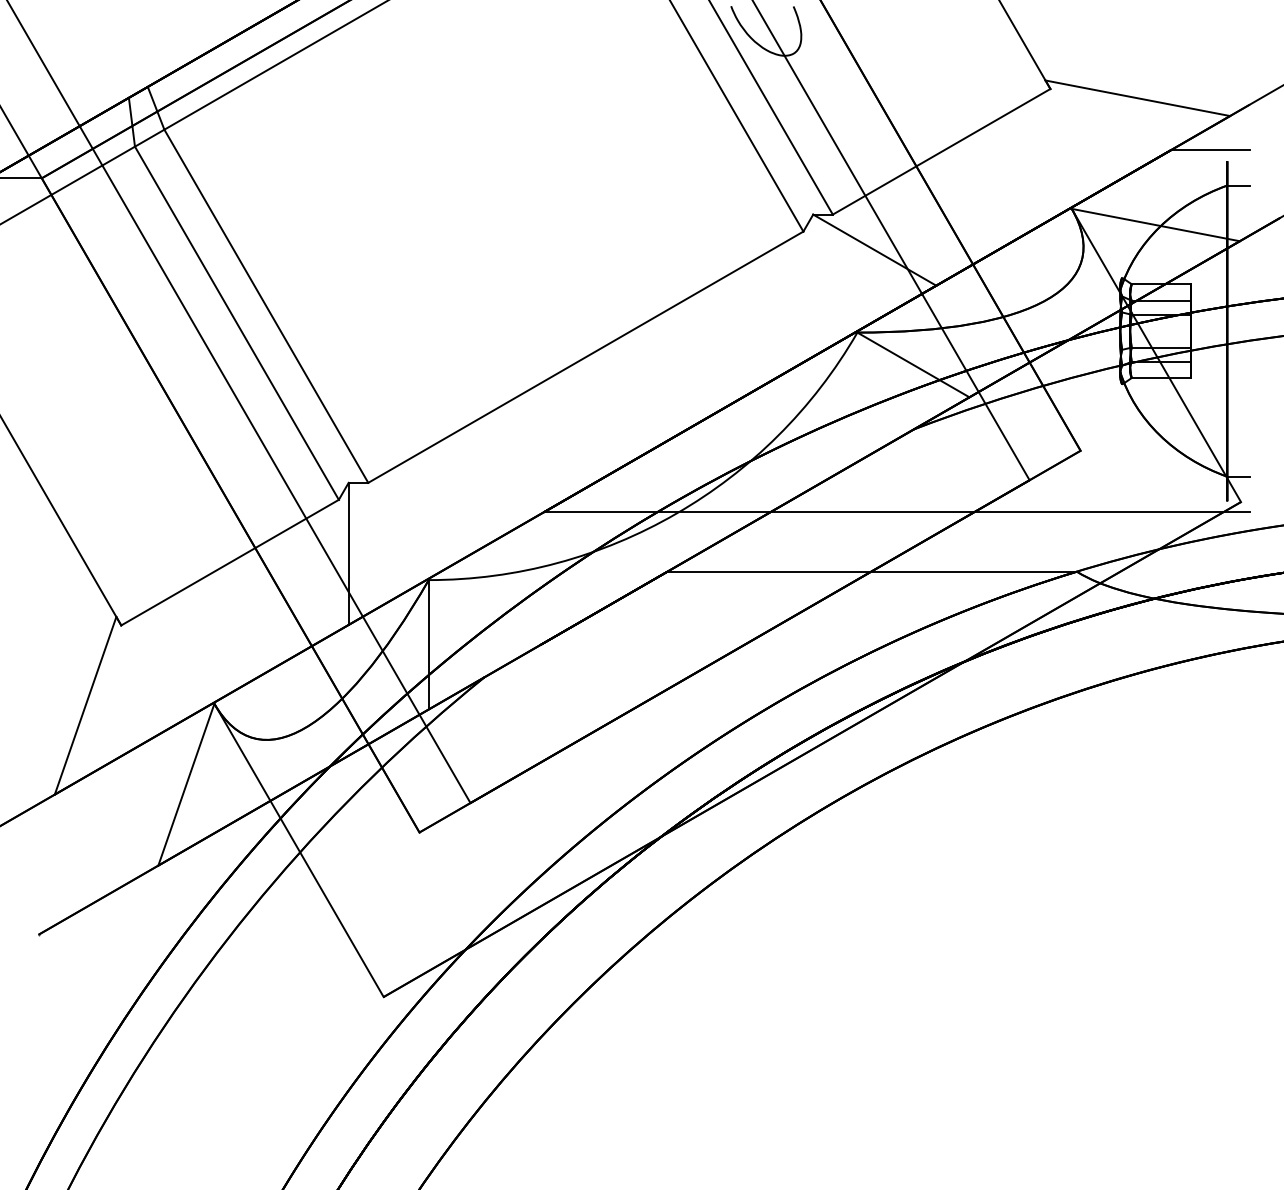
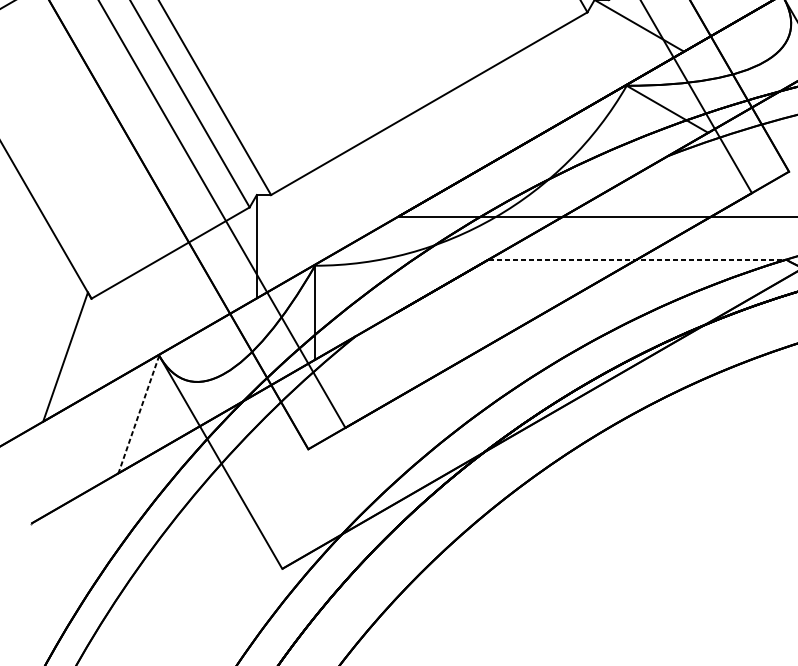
line: (872, 571) -> (637, 259), solid -> dashed
line: (186, 784) -> (138, 414), solid -> dashed

